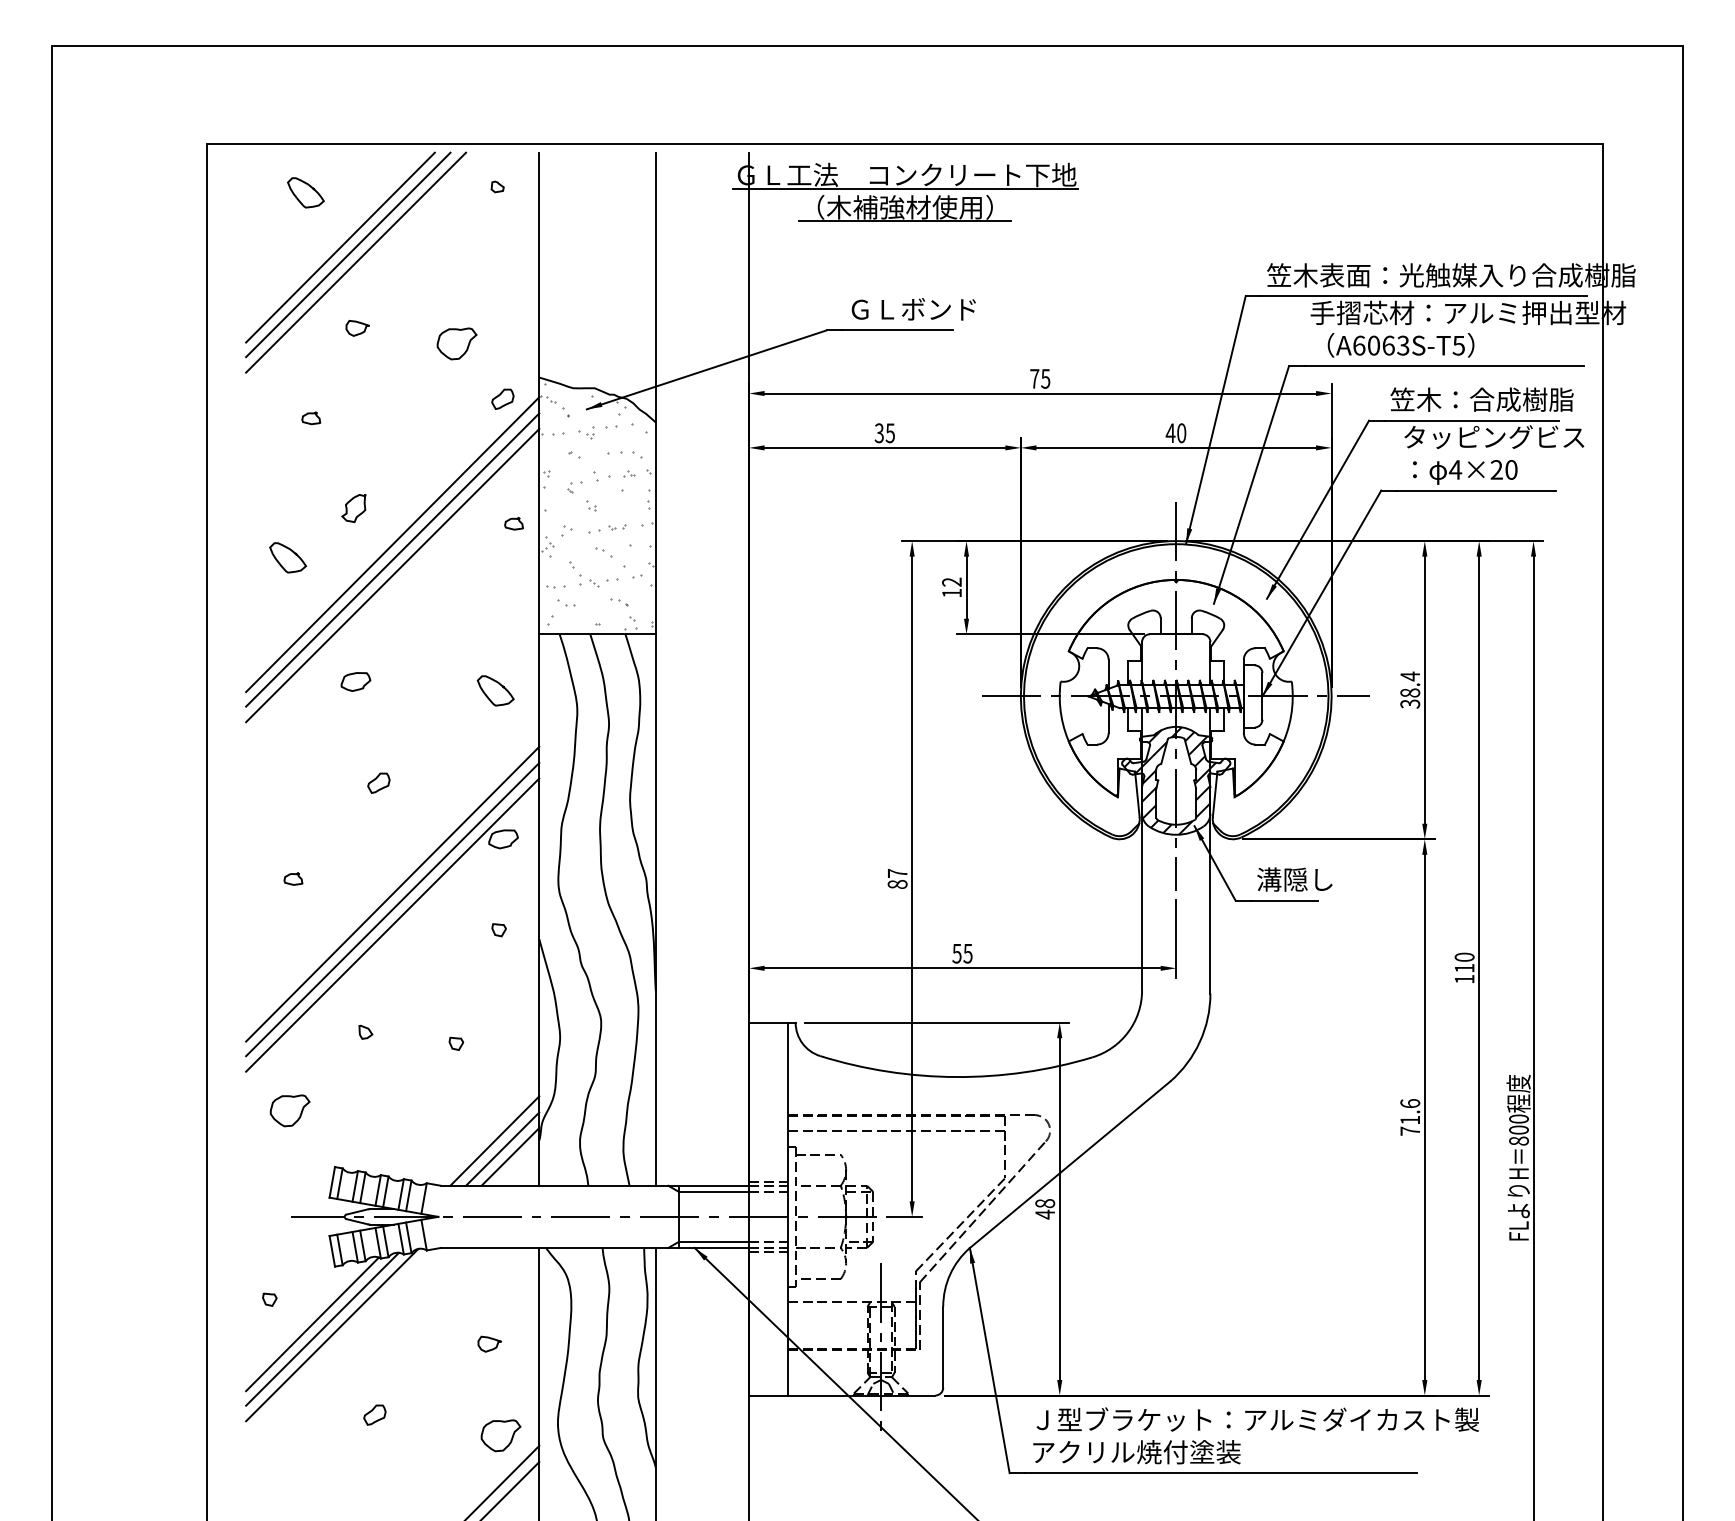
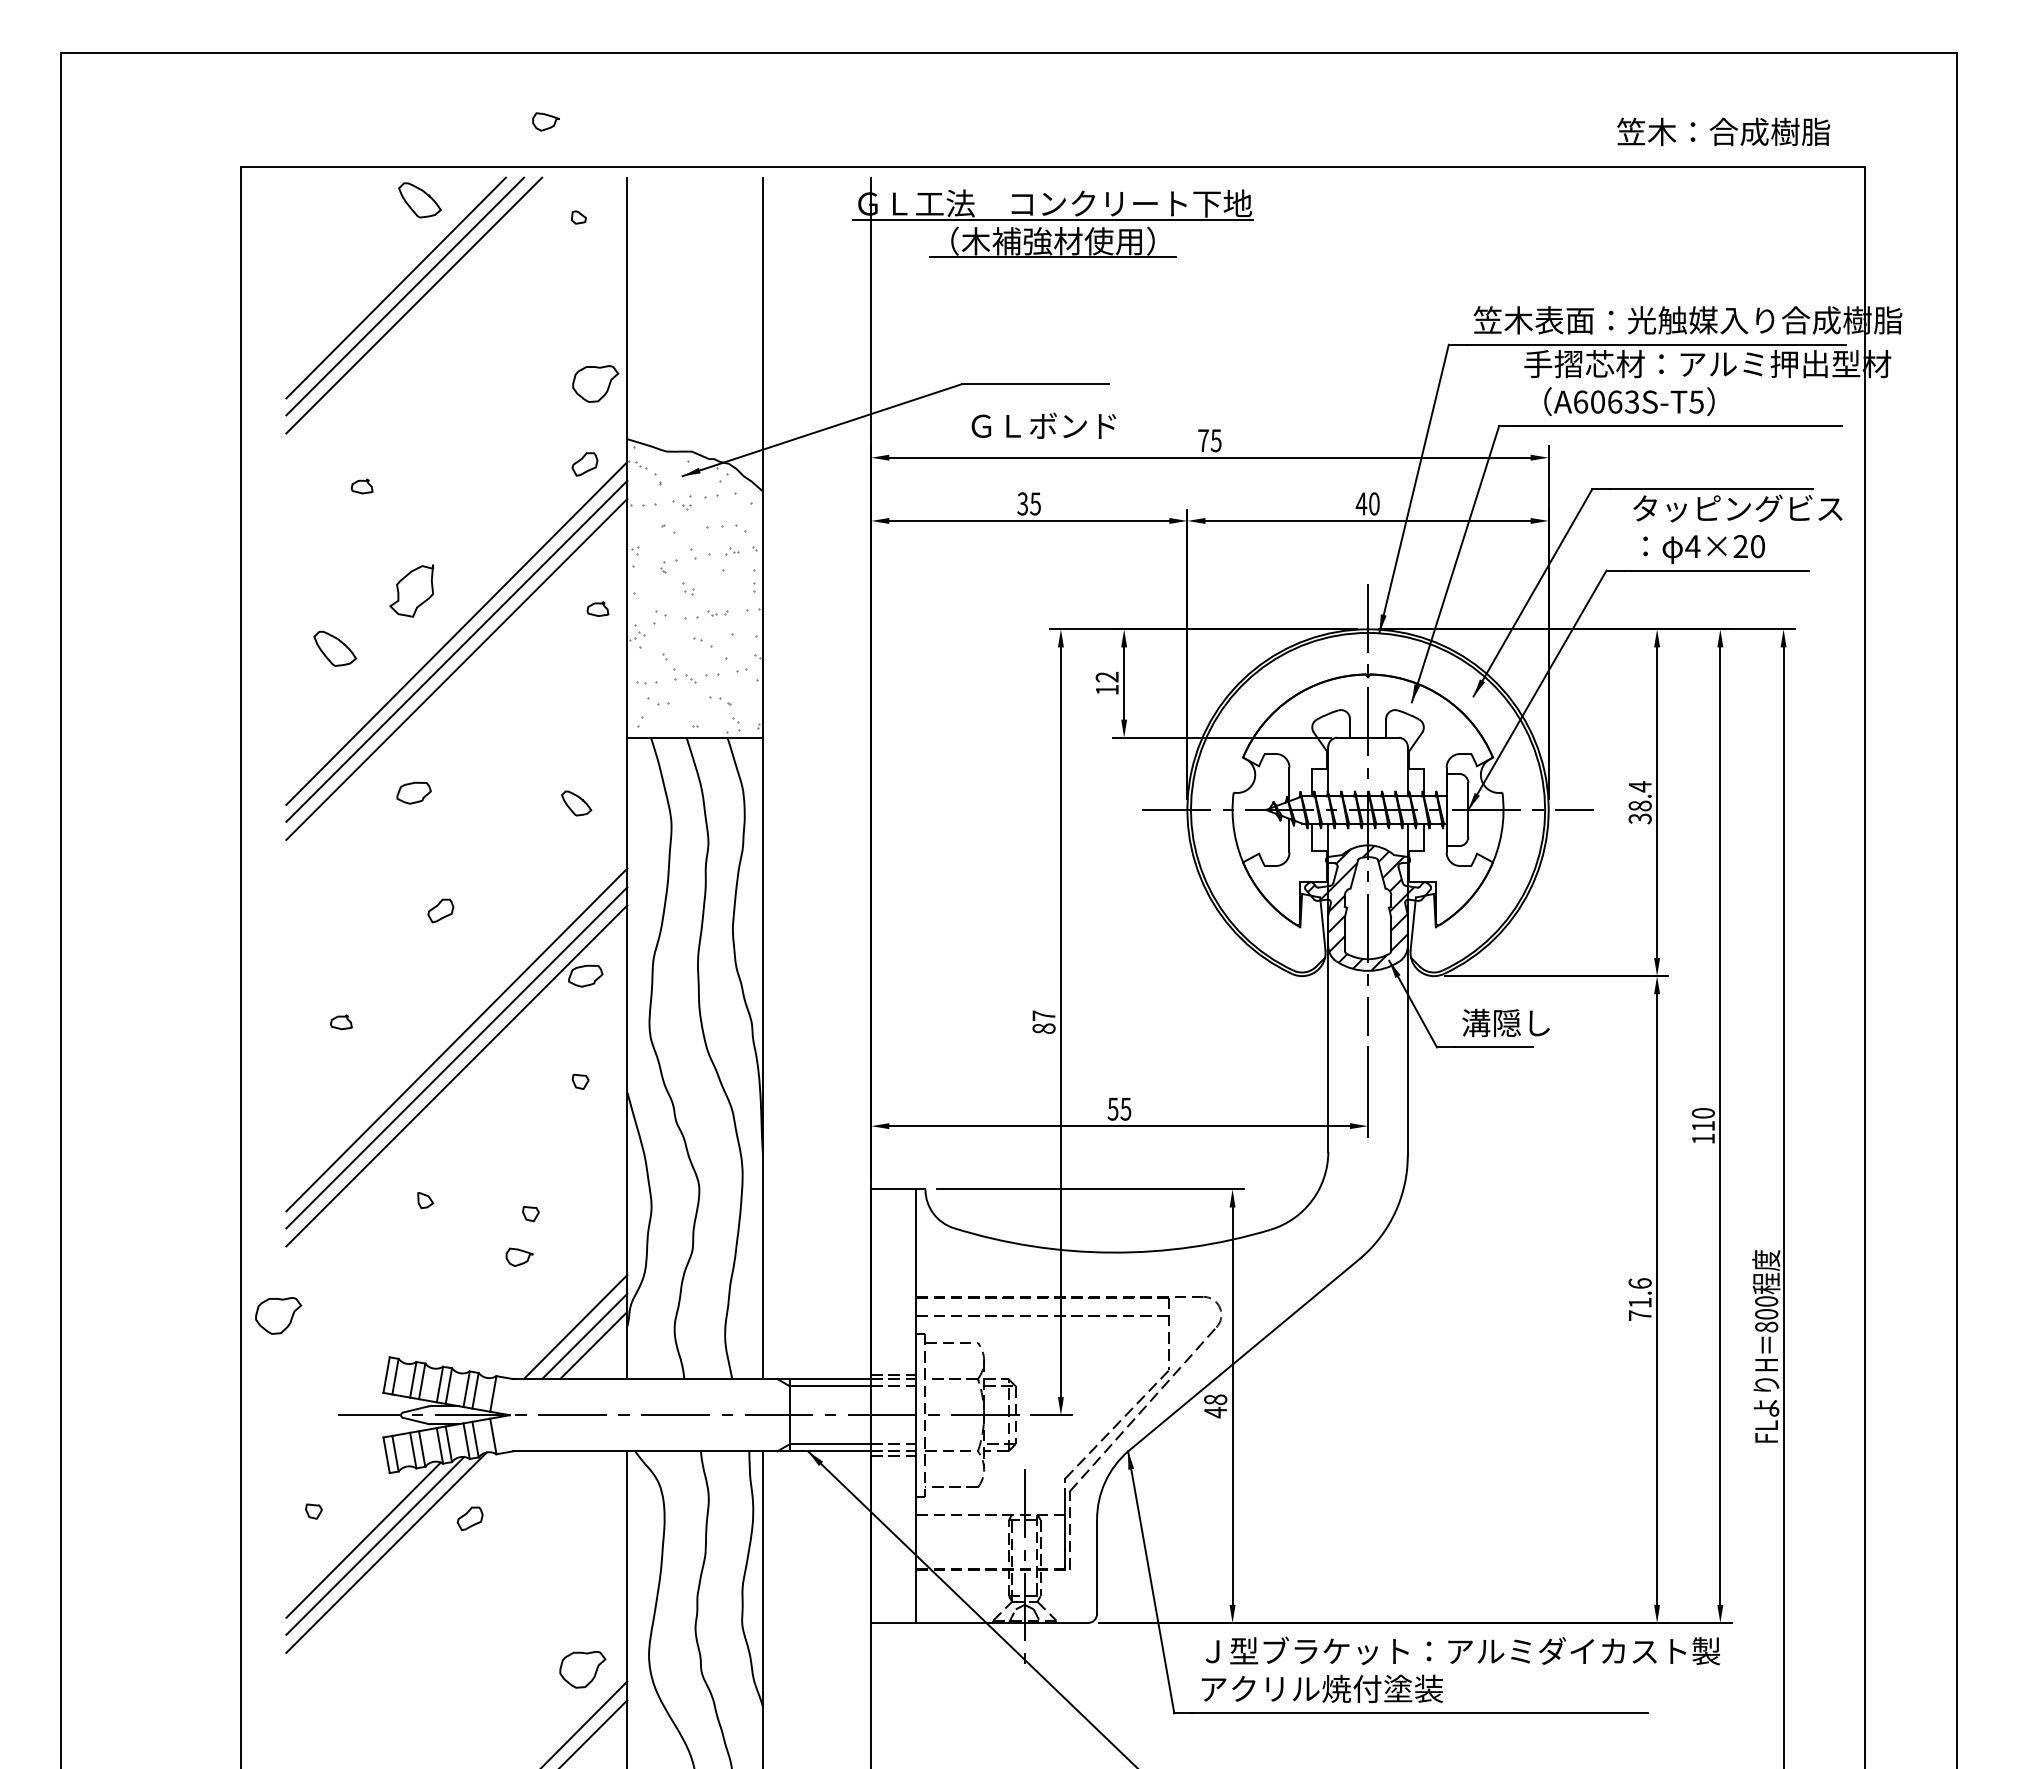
part: (305, 192) -> (419, 200), moved
text: (913, 309) -> (1043, 425), moved
part: (357, 327) -> (545, 121), moved
part: (456, 343) -> (595, 383), moved
text: (1481, 399) -> (1723, 131), moved
part: (353, 508) -> (411, 591), size x1.6
part: (495, 690) -> (576, 803), size x0.7
part: (290, 1110) -> (278, 1315), moved
part: (489, 1343) -> (519, 1256), moved
part: (374, 1414) -> (469, 1518), moved

